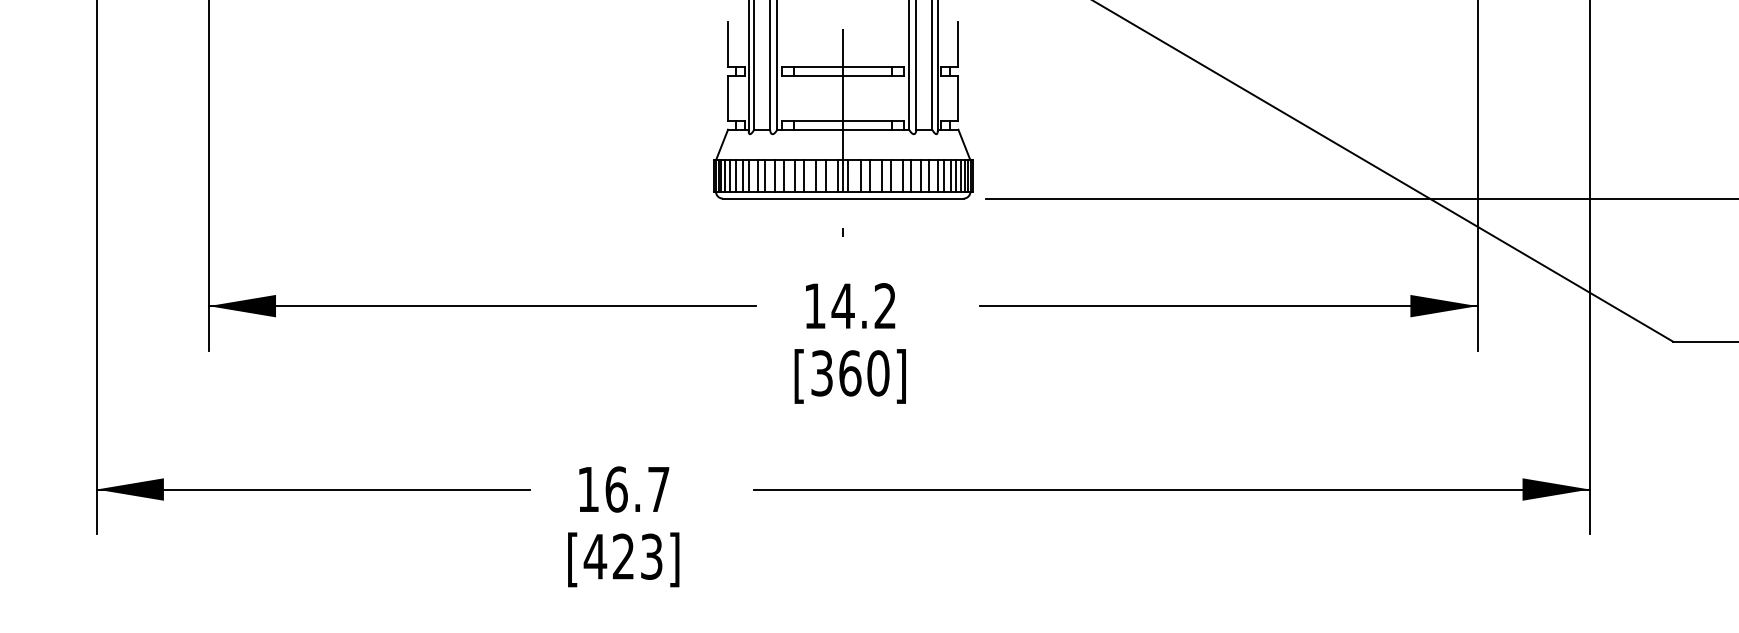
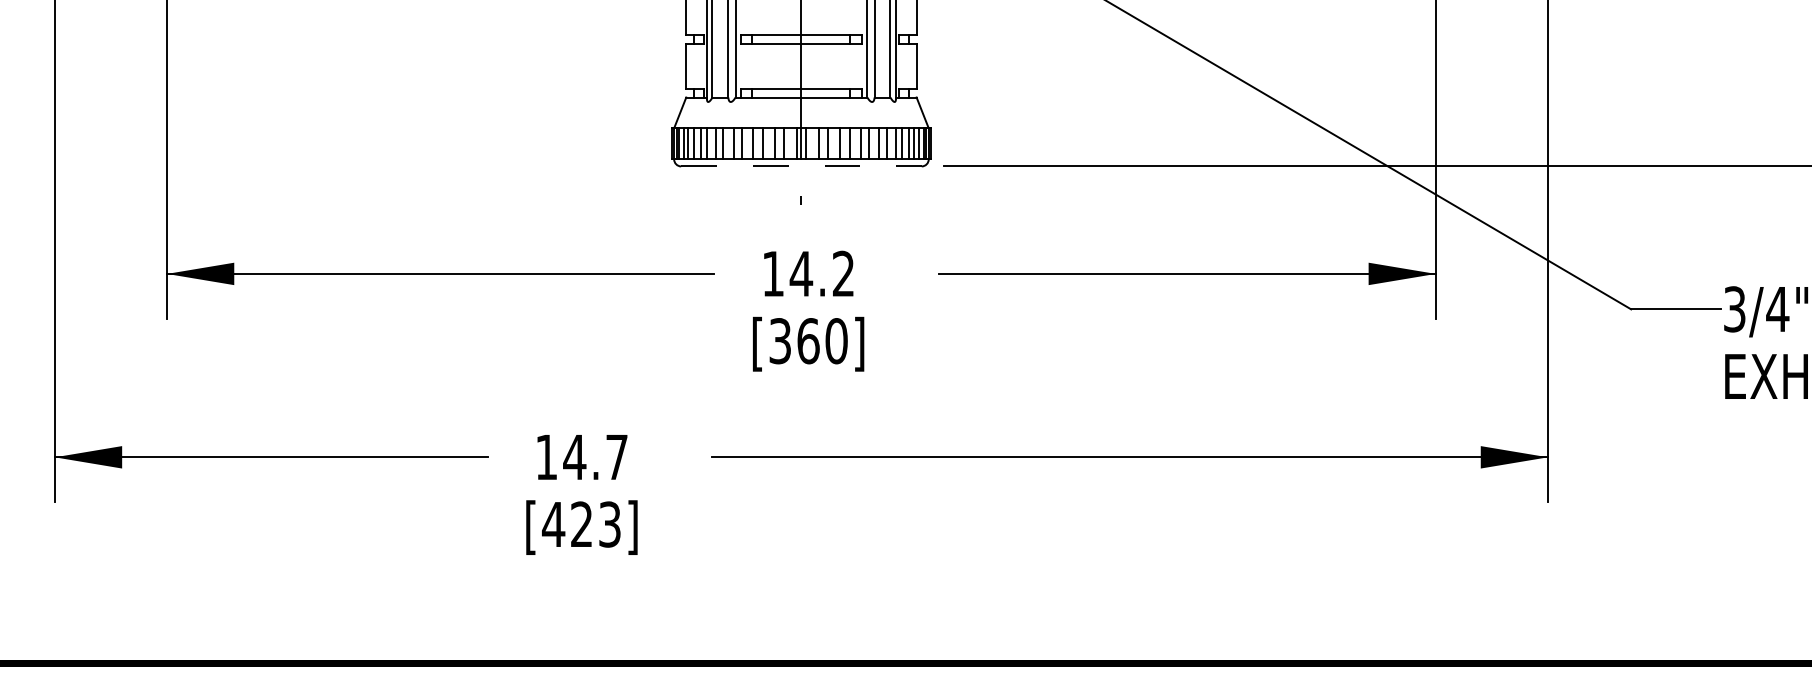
line: (843, 198) -> (801, 166), solid -> dashed
text: (616, 489) -> (574, 457), 16.7 -> 14.7

